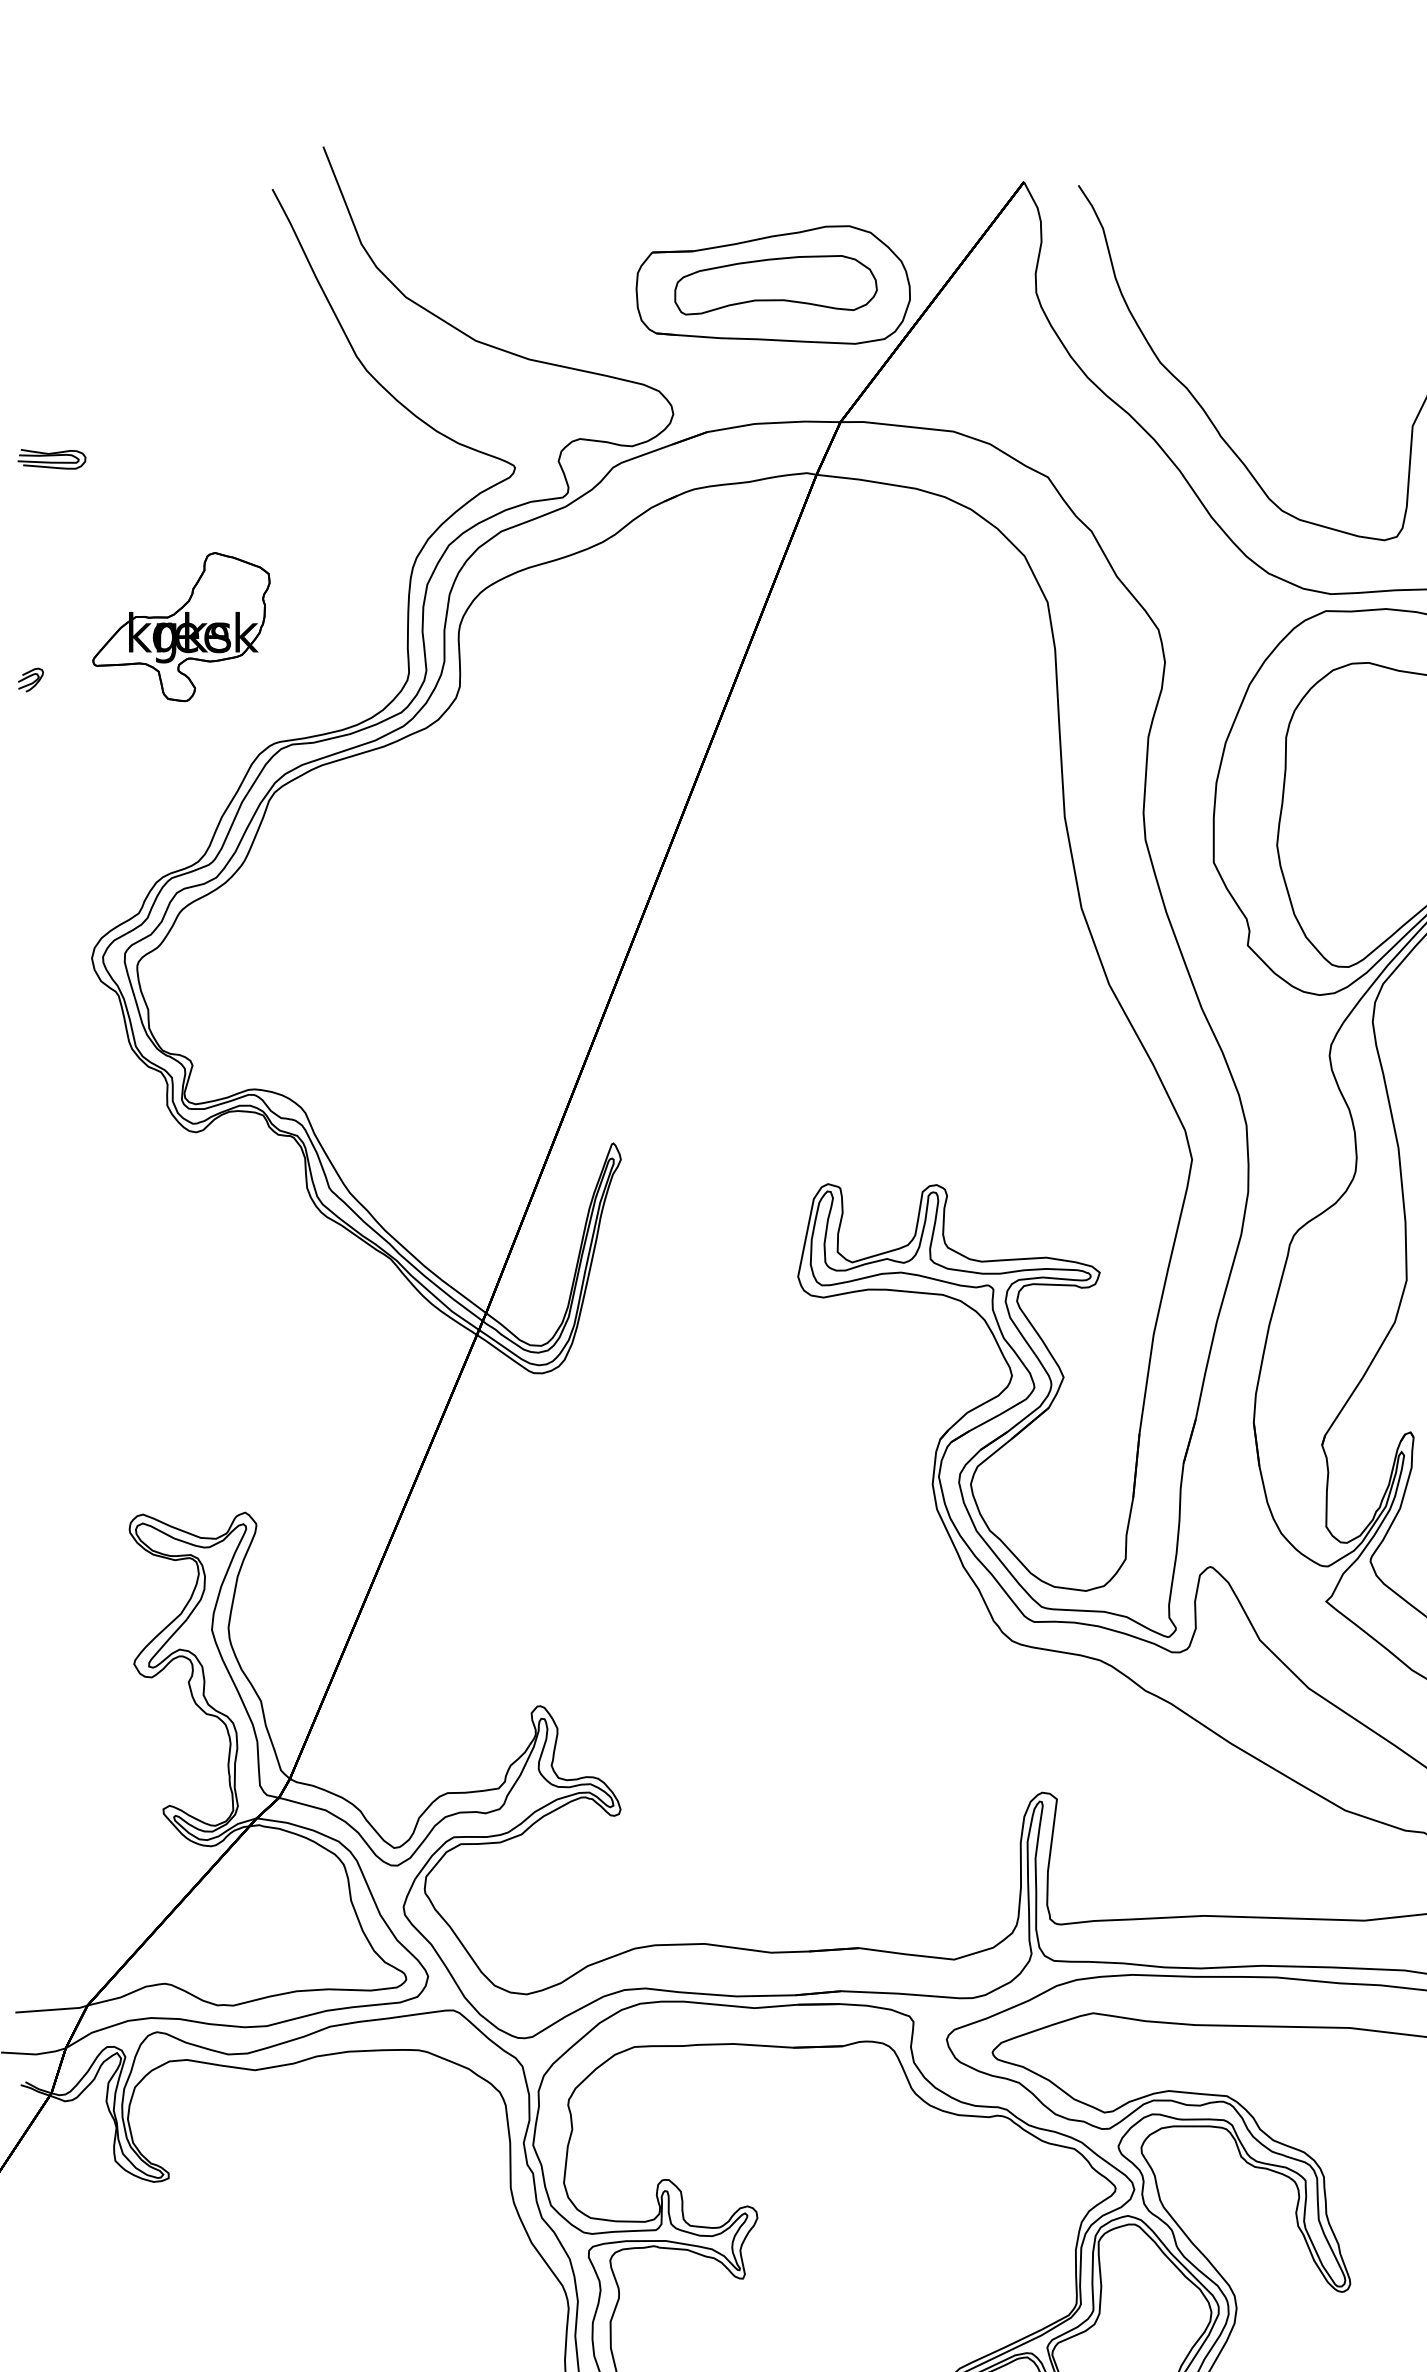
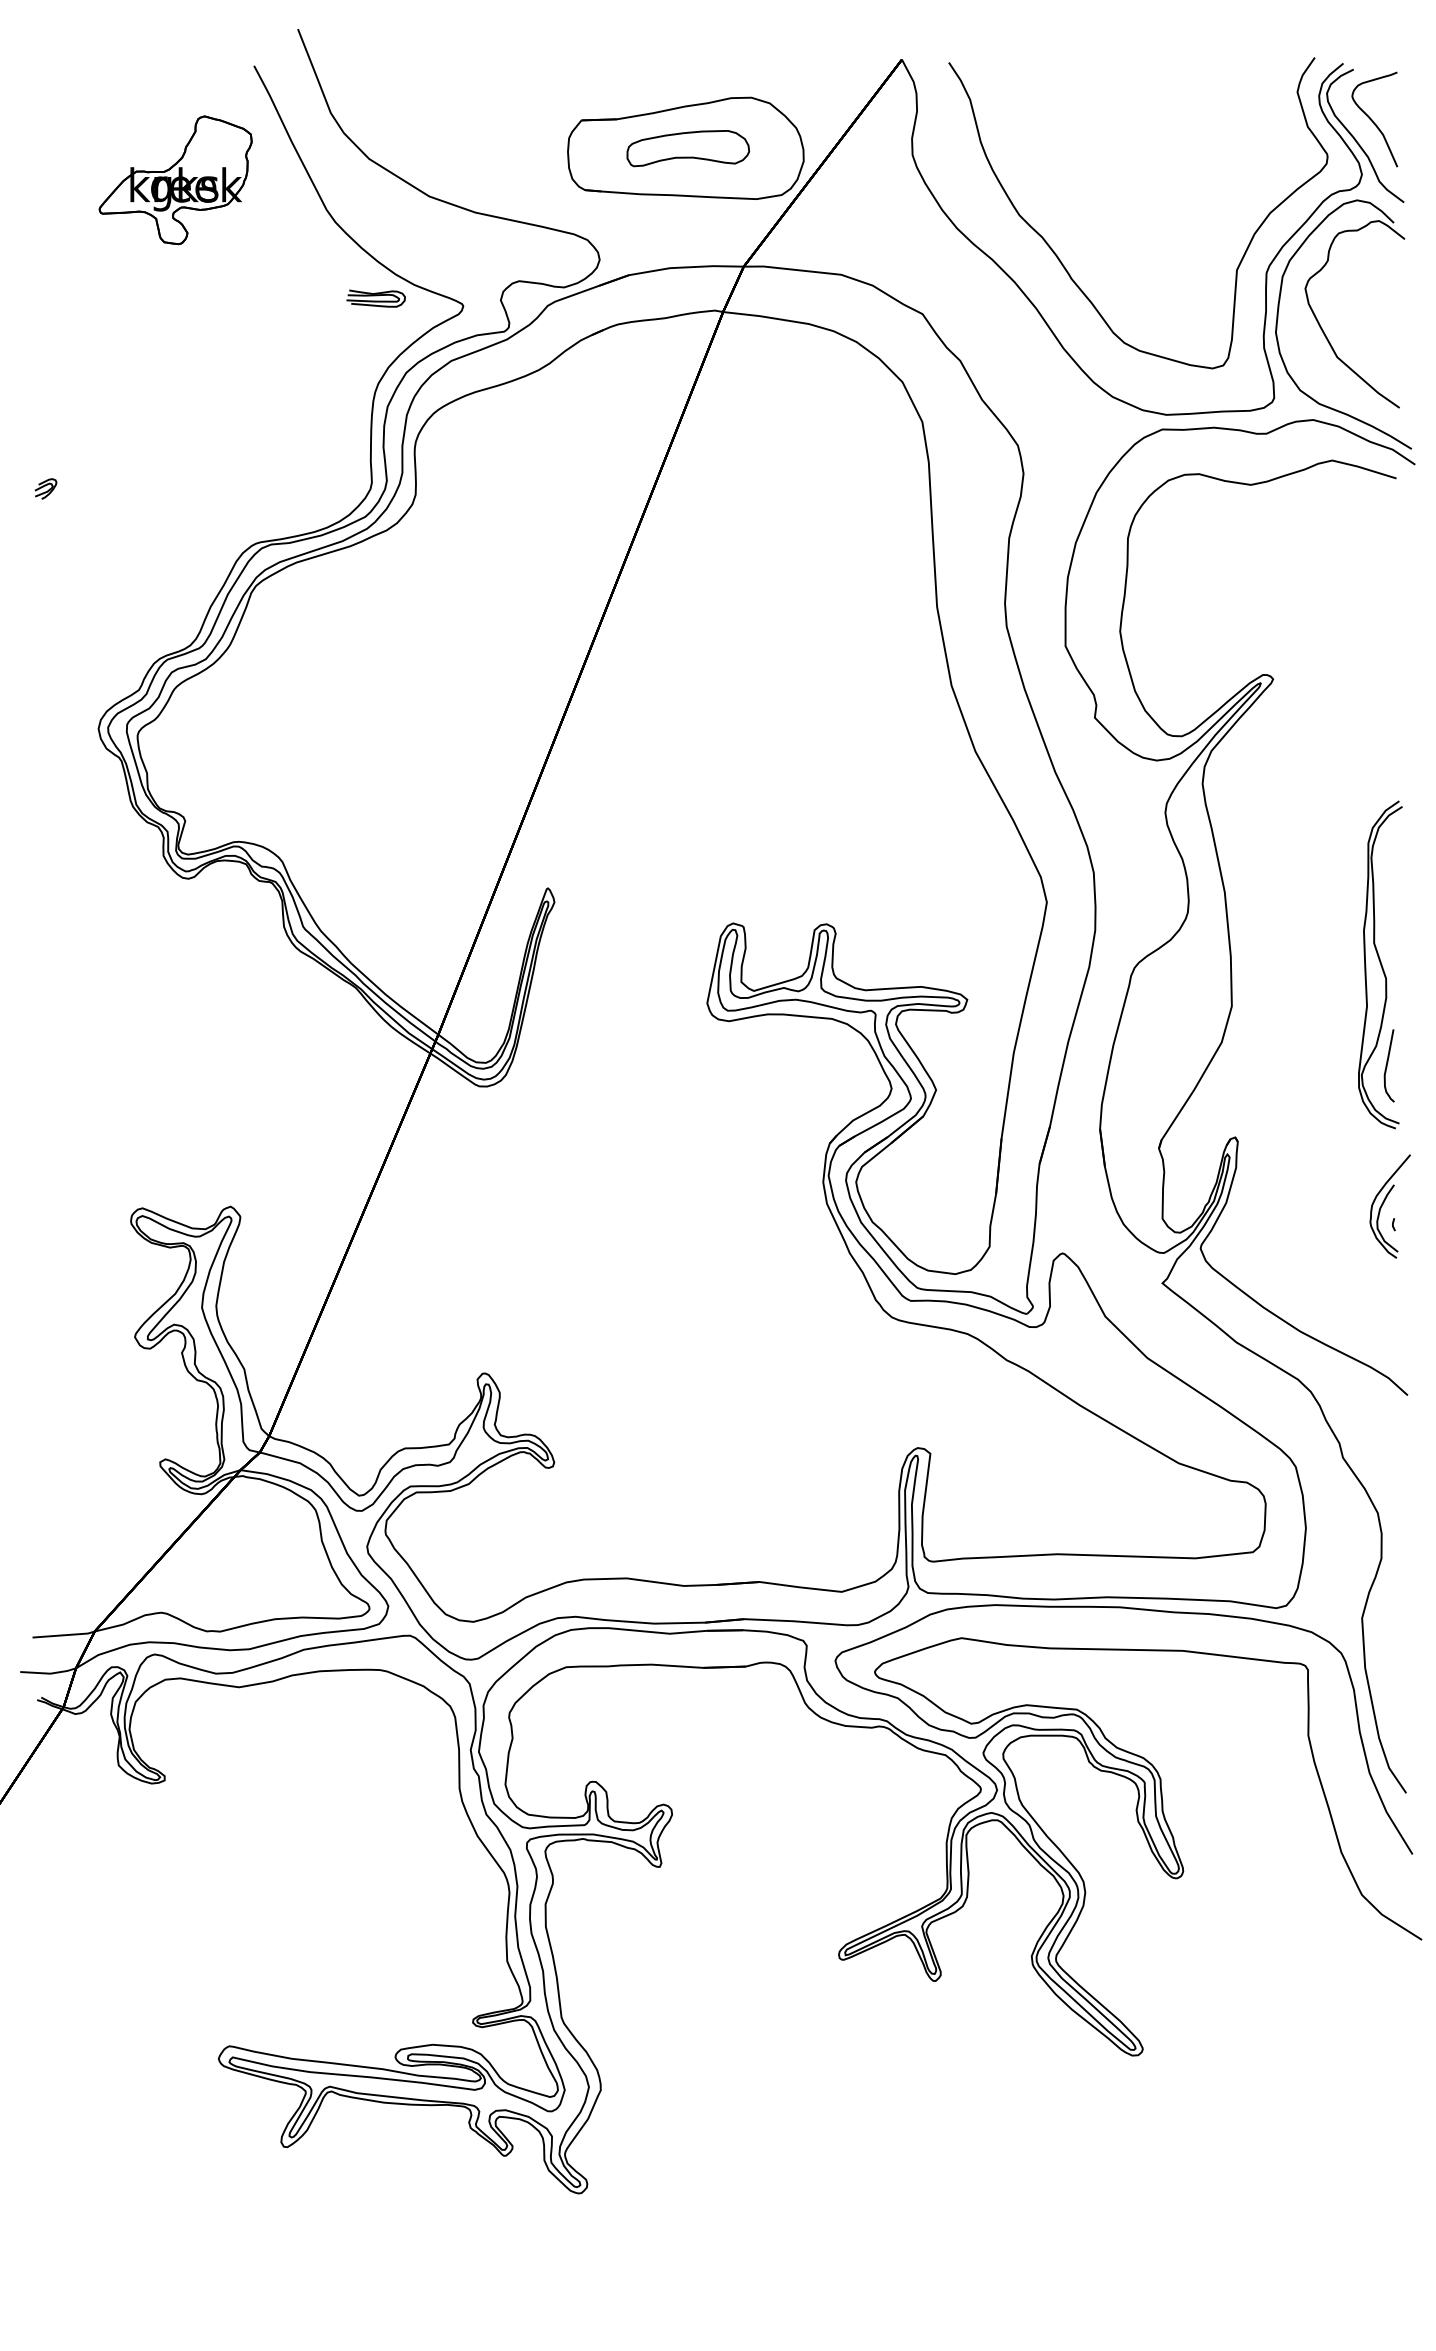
part: (776, 285) -> (688, 148), size x0.7
part: (51, 459) -> (375, 298), moved
part: (181, 627) -> (175, 180), moved

